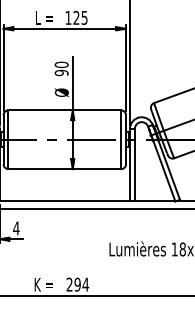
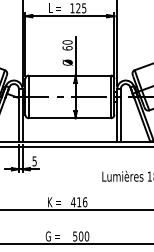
text: (61, 73) -> (67, 48), 90 -> 60
text: (16, 228) -> (34, 161), 4 -> 5
text: (78, 284) -> (79, 202), 294 -> 416

